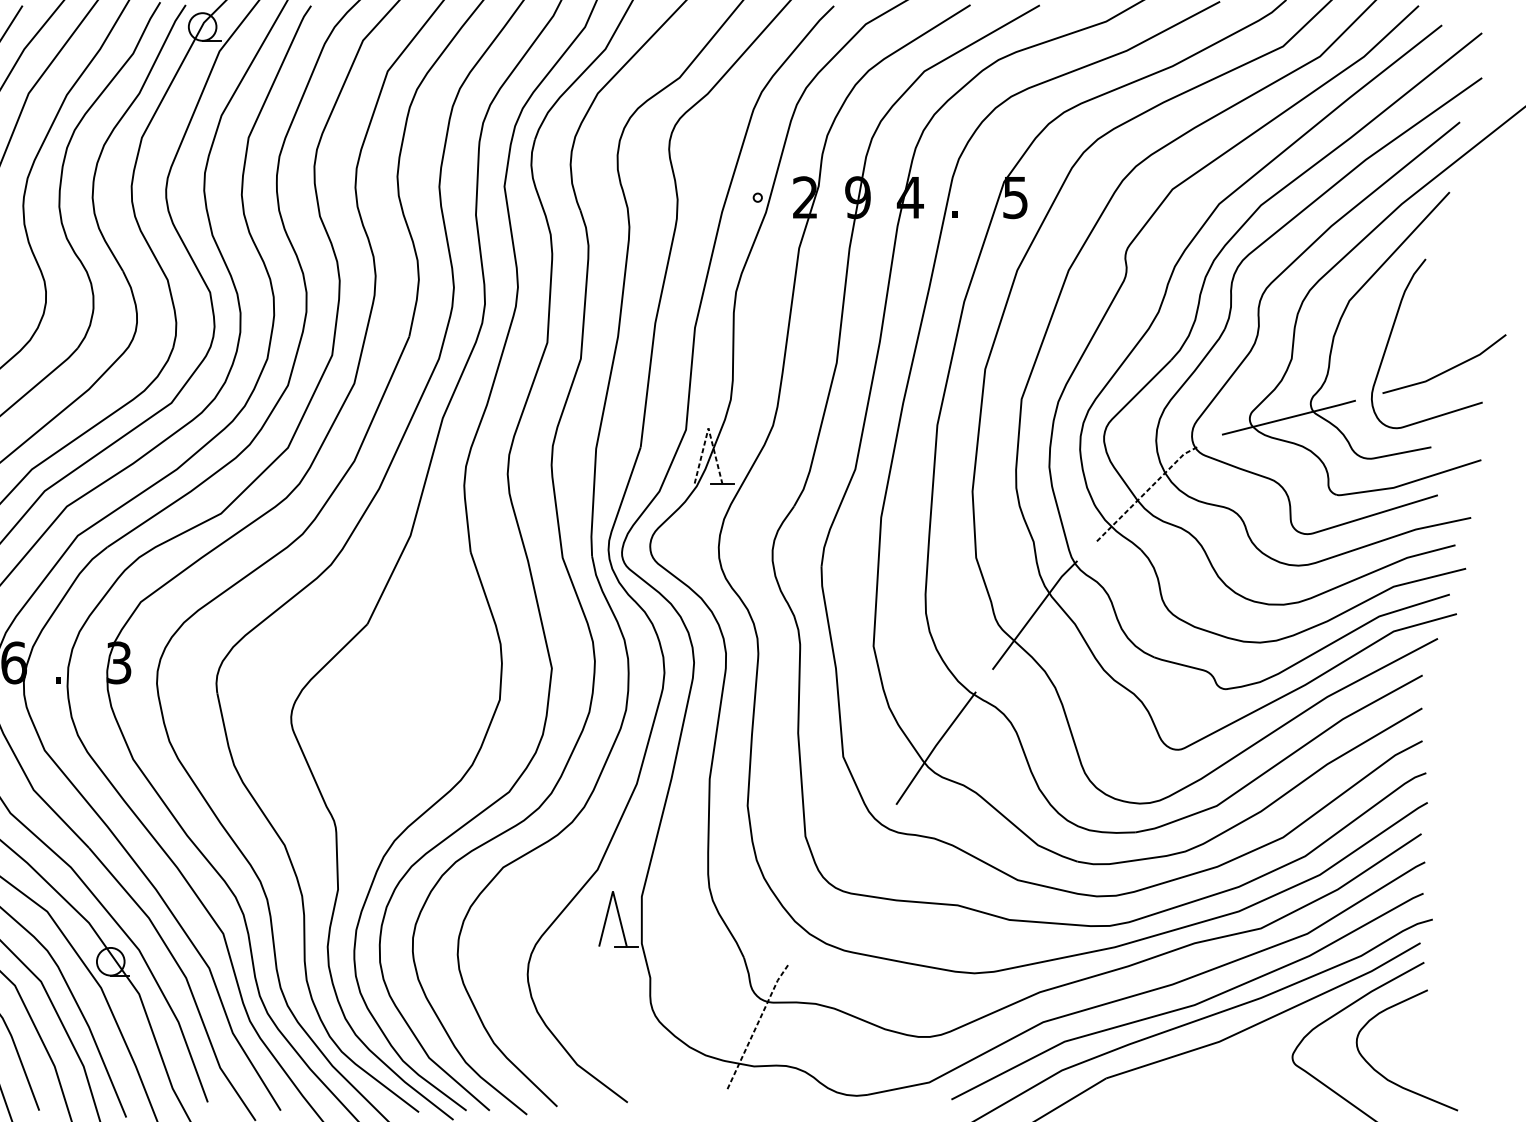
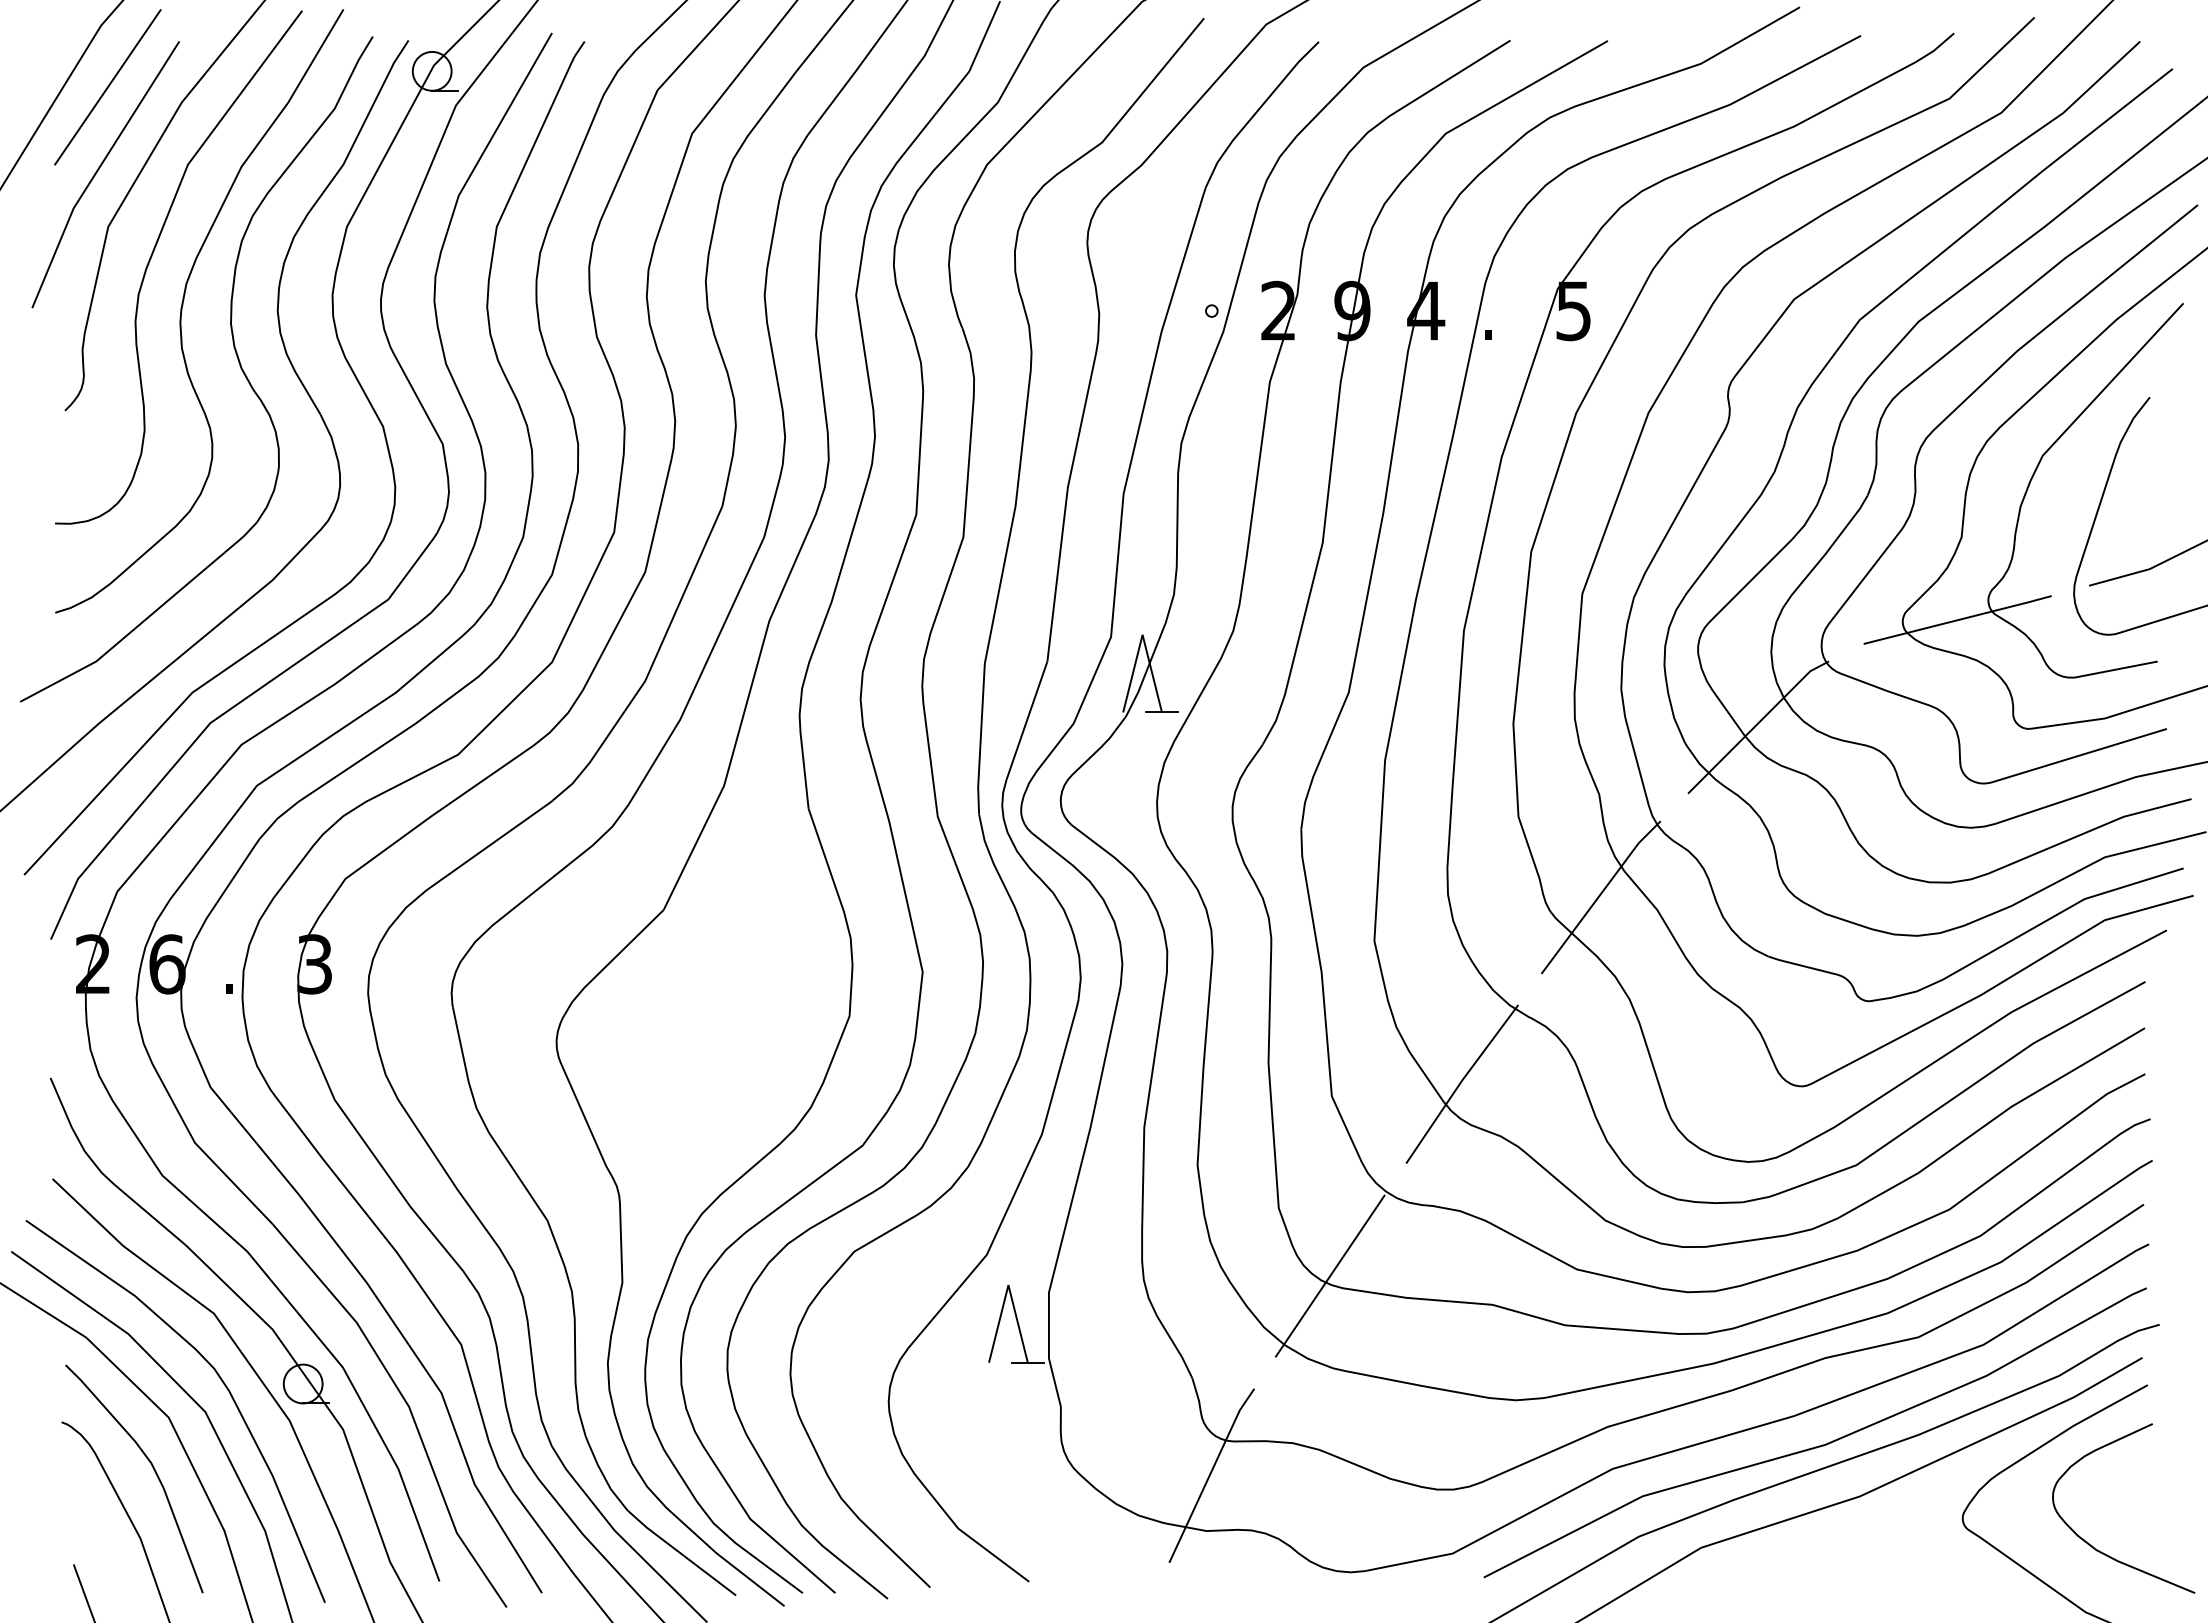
line: (708, 428) -> (1142, 634), dashed -> solid
line: (1146, 491) -> (1757, 723), dashed -> solid
line: (841, 884) -> (1329, 1275), added
line: (756, 1026) -> (1210, 1474), dashed -> solid

